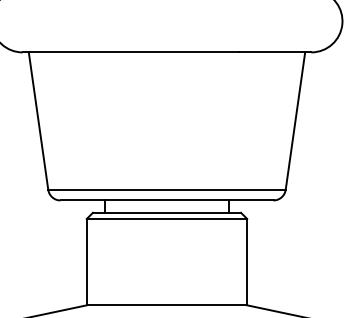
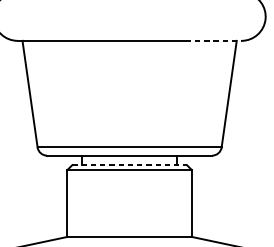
line: (275, 52) -> (213, 40), solid -> dashed
line: (167, 212) -> (130, 164), solid -> dashed

